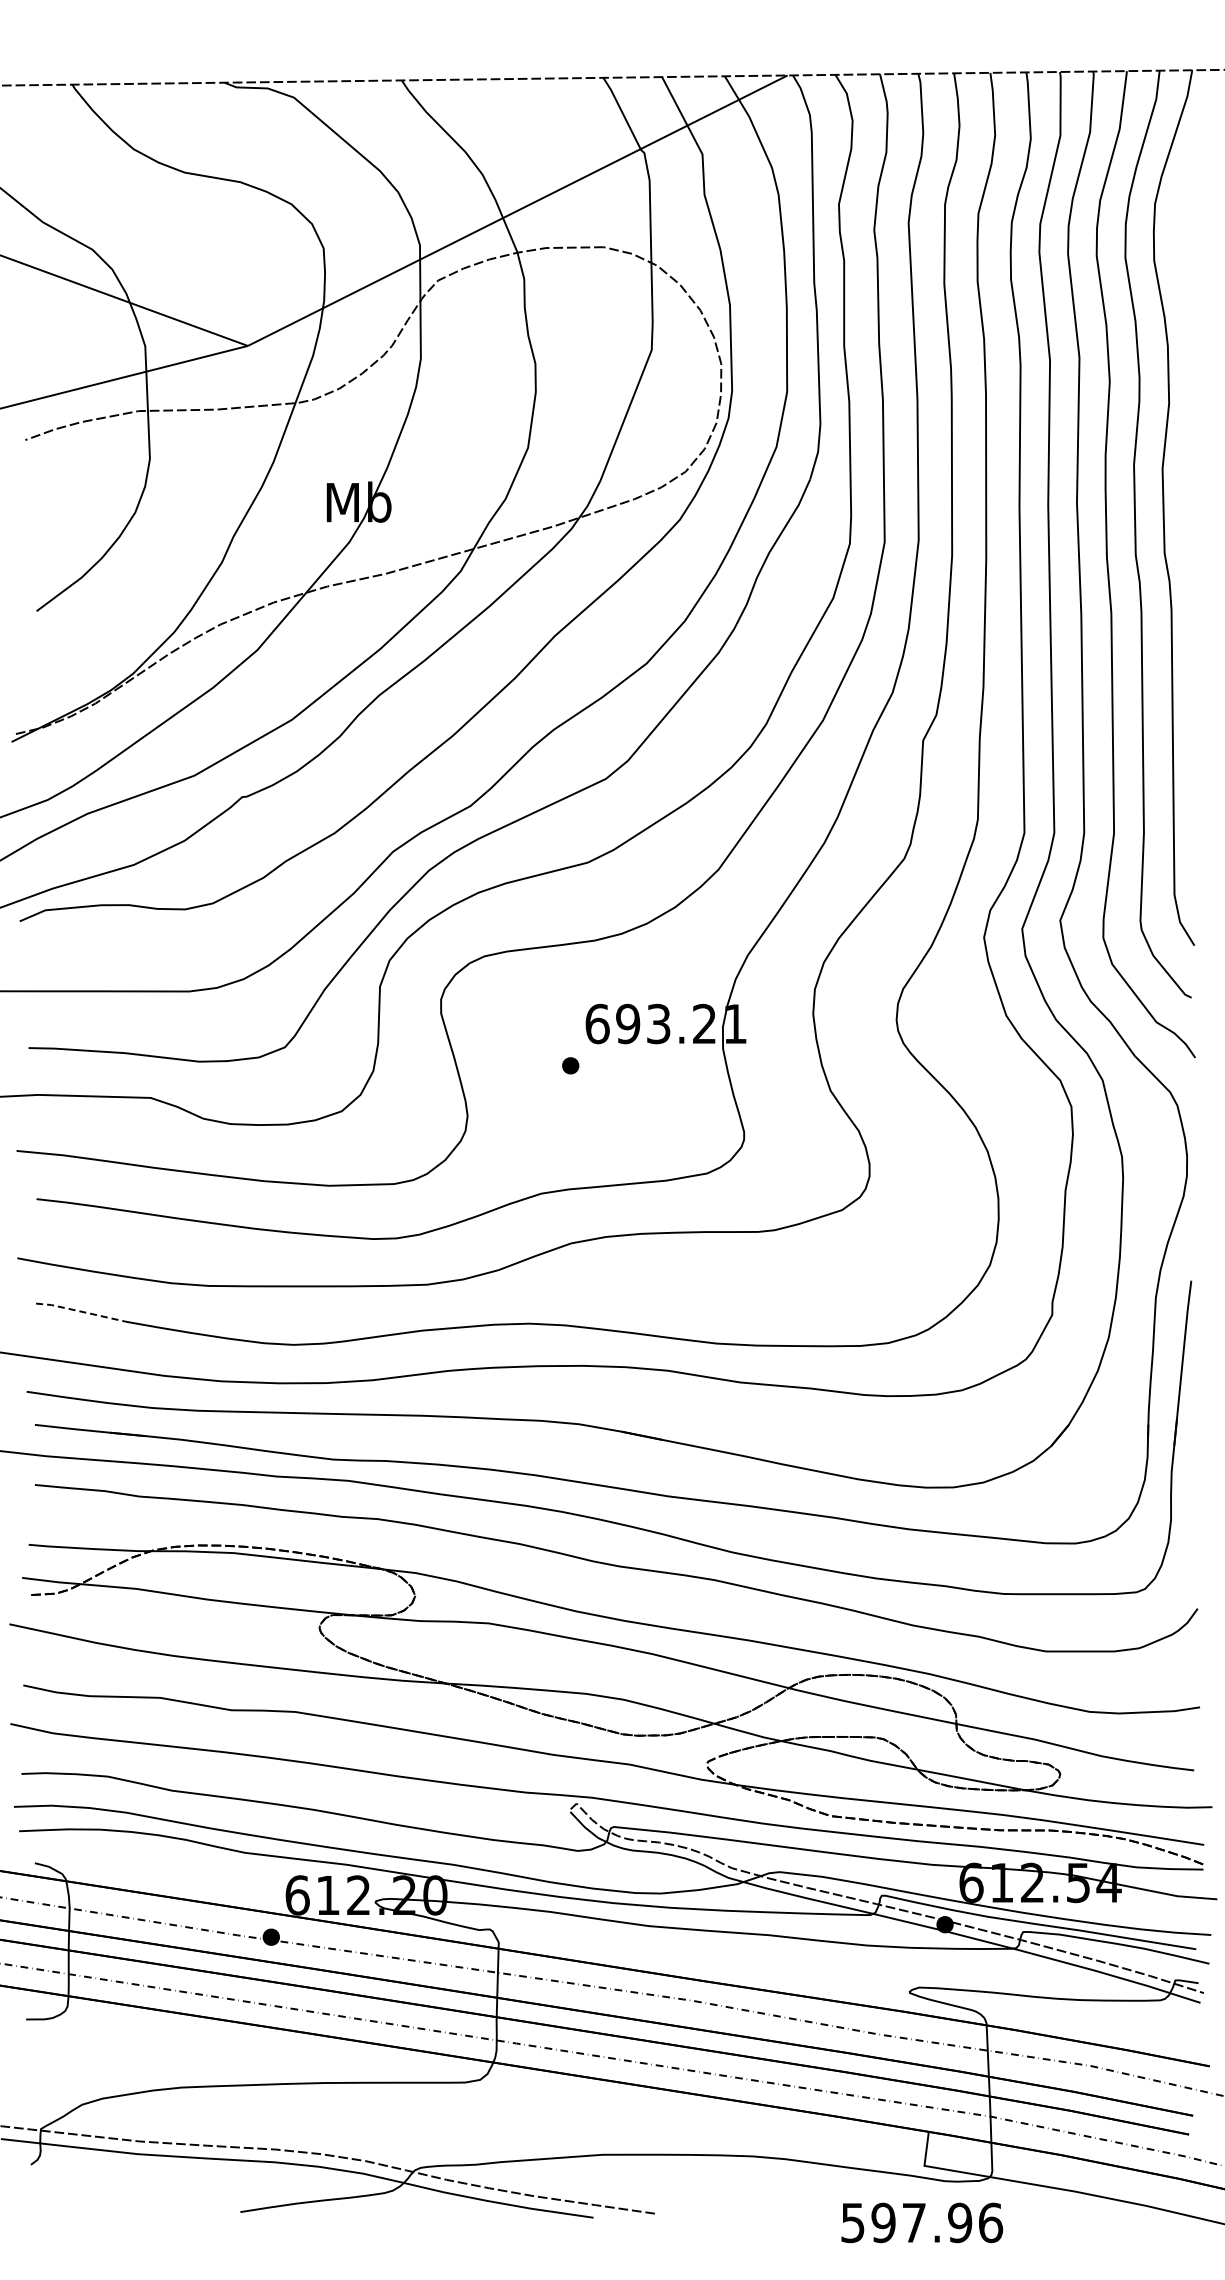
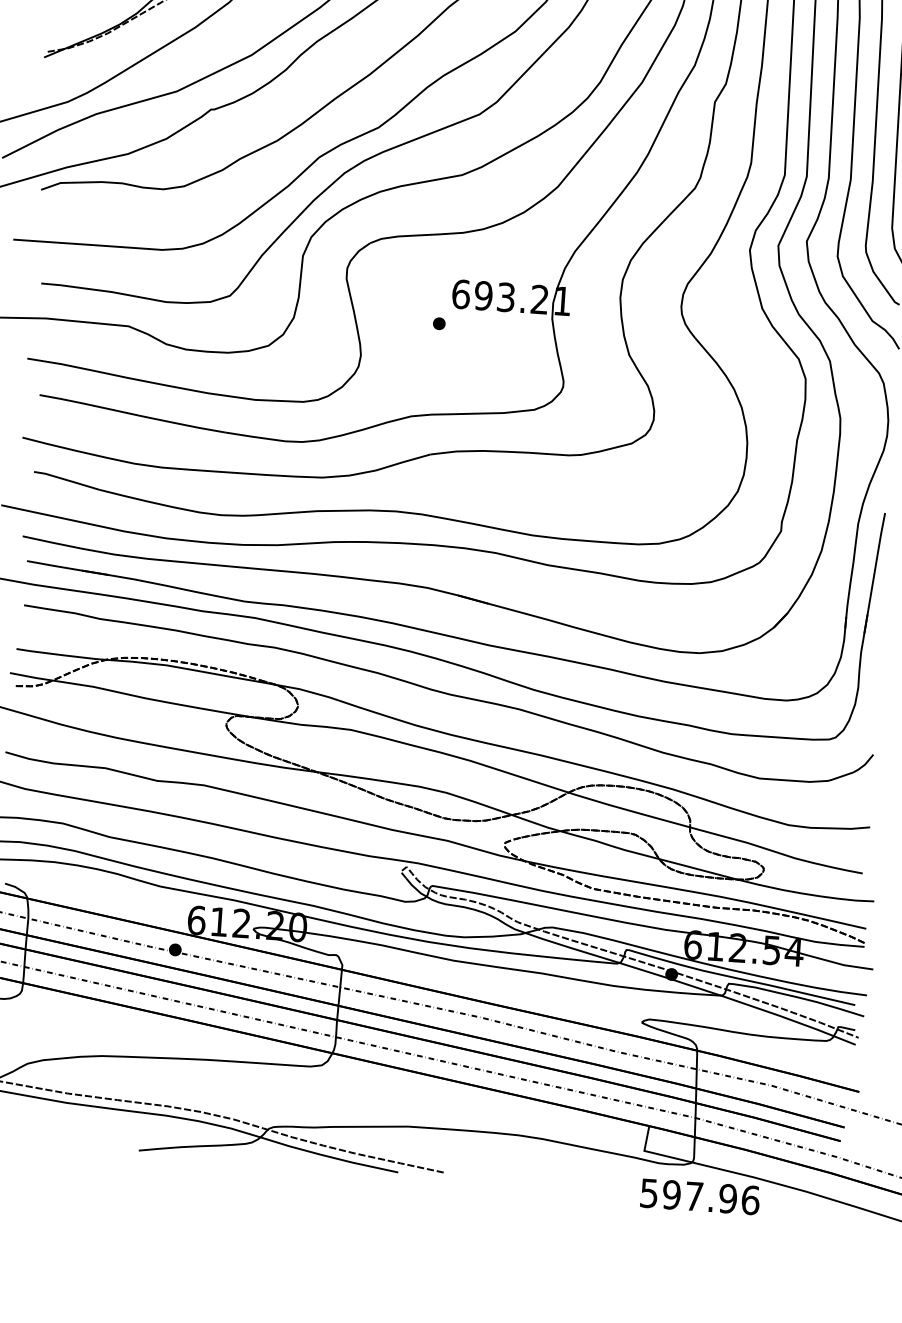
line: (81, 1311) -> (67, 479), dashed -> solid
text: (922, 2222) -> (700, 1196), moved

